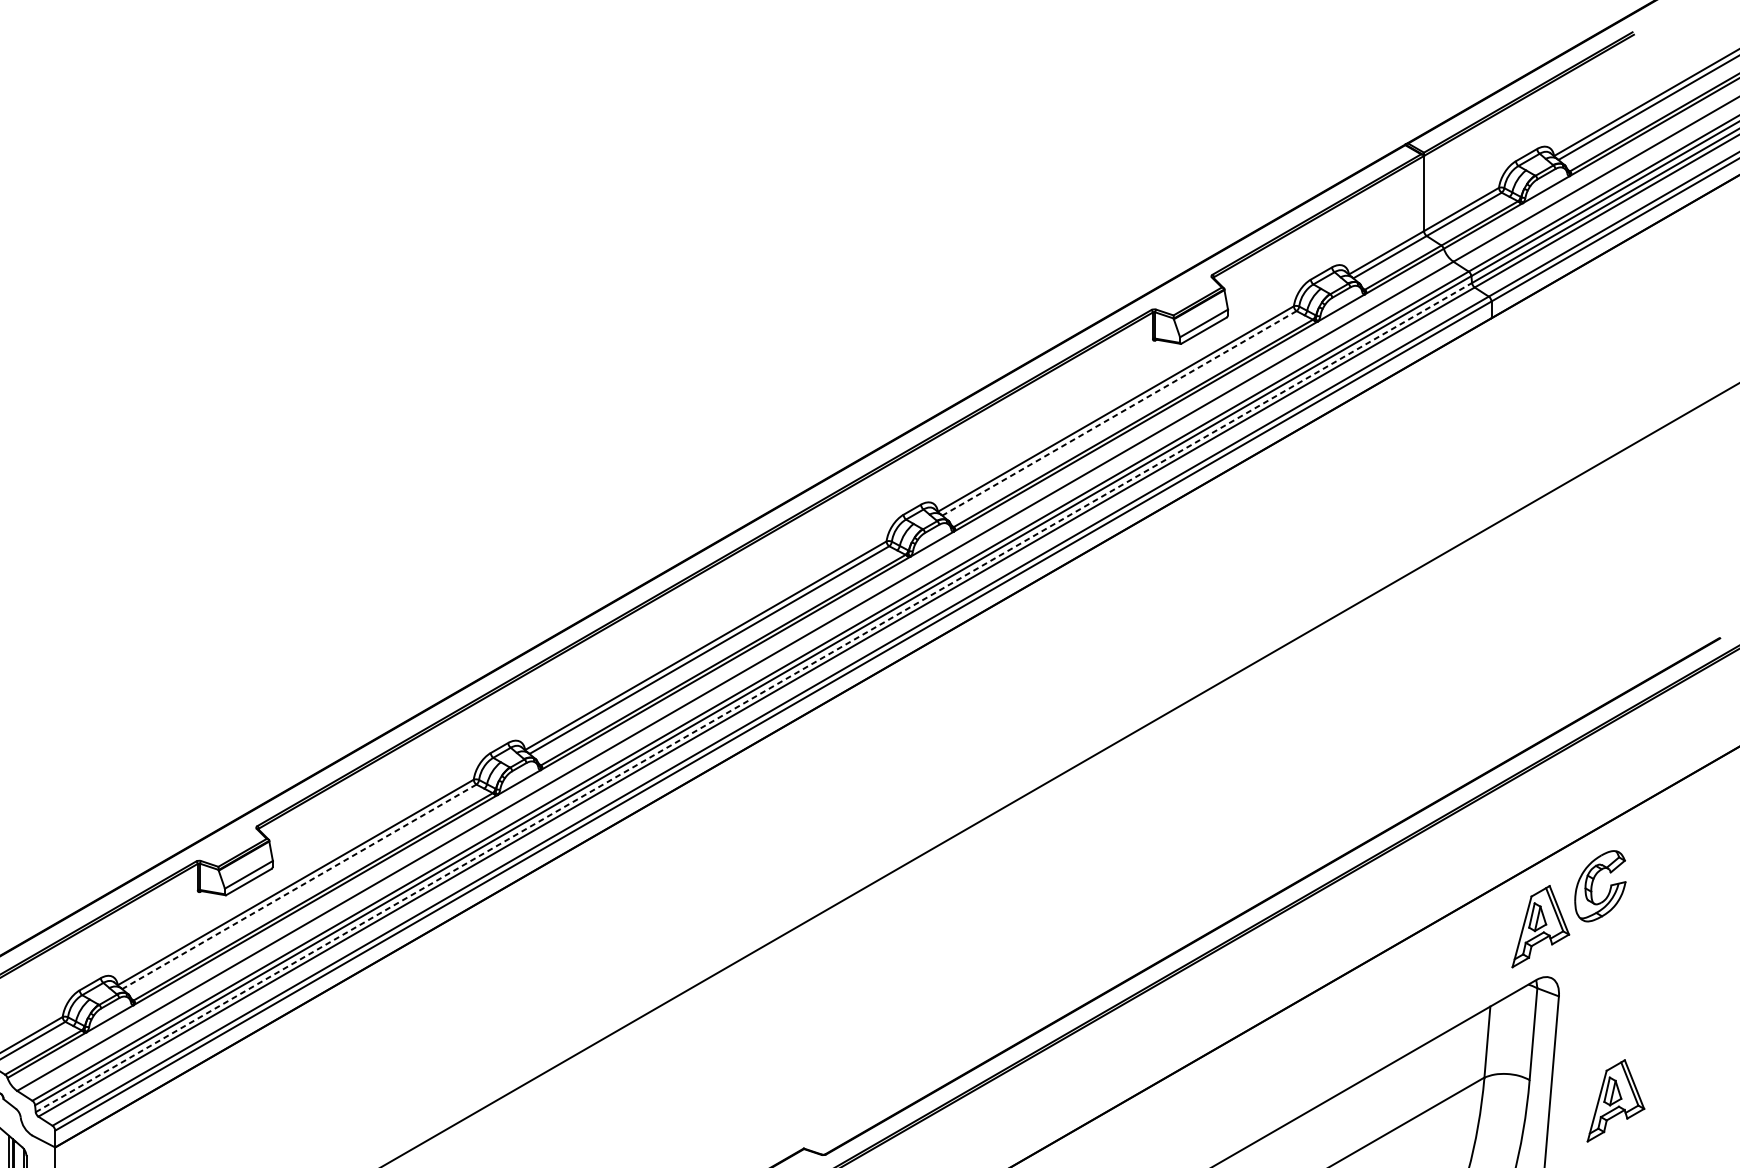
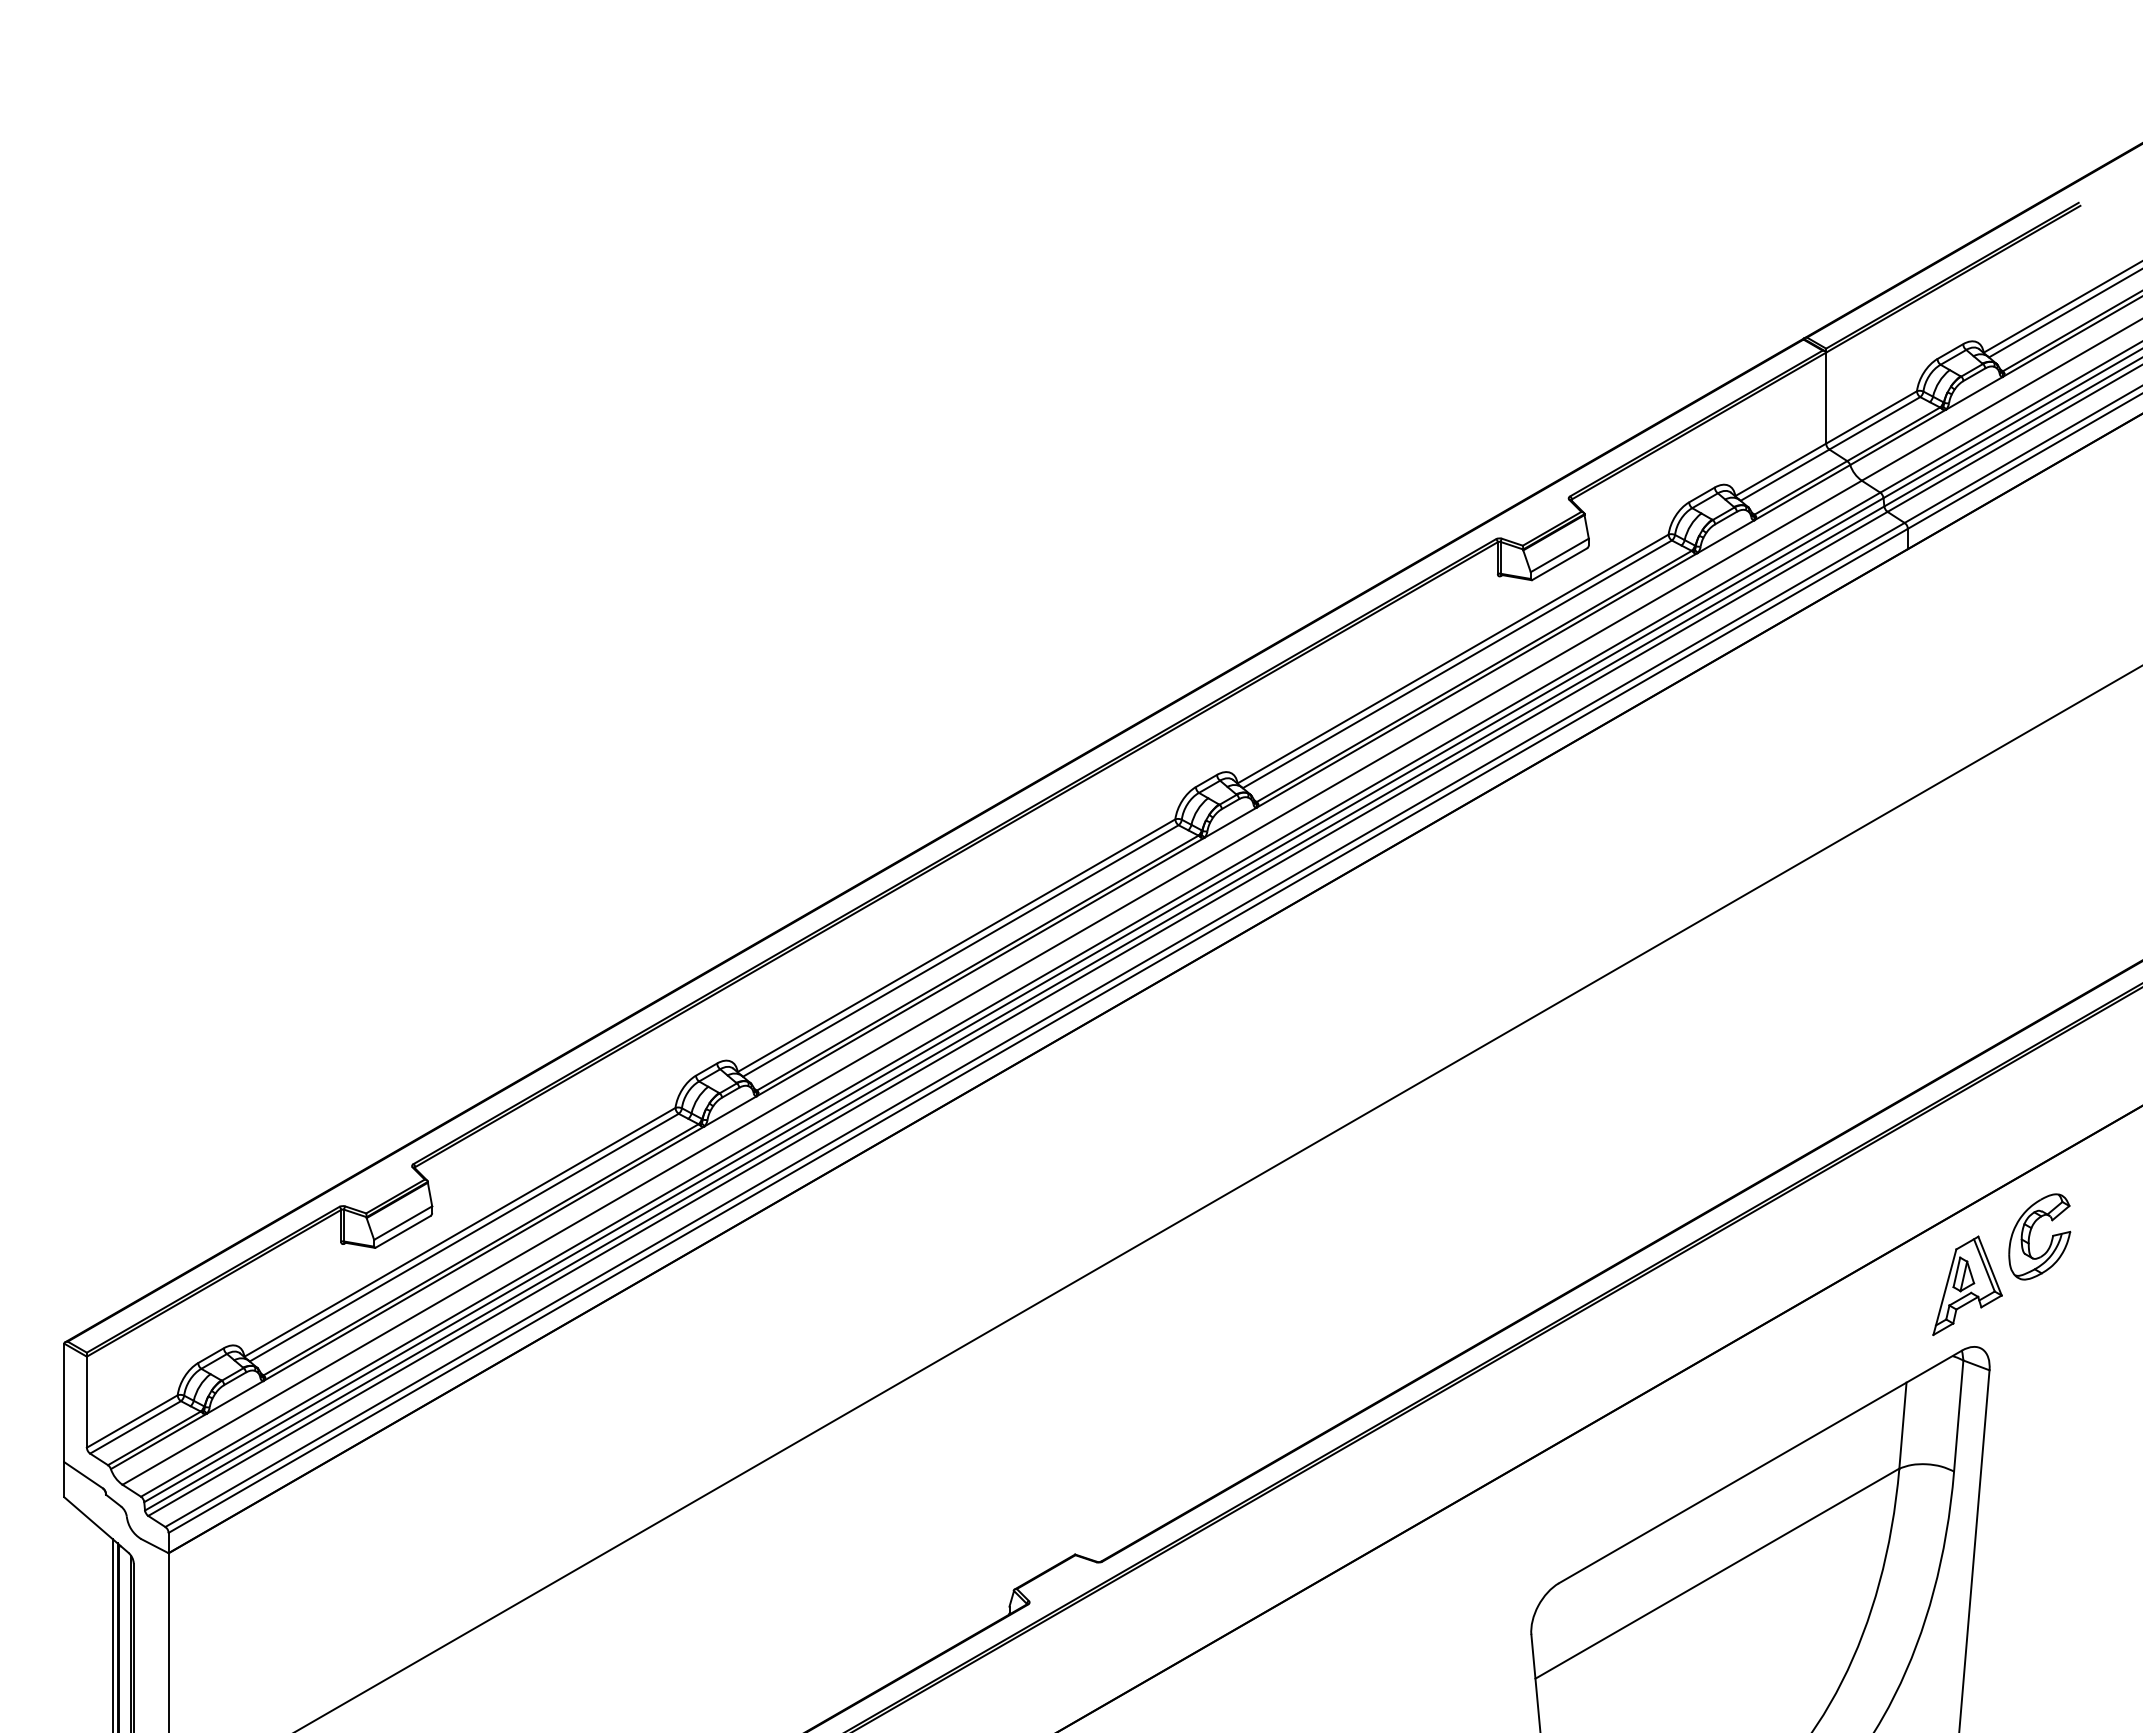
line: (1119, 413) -> (1457, 664), dashed -> solid
line: (754, 697) -> (1015, 1008), dashed -> solid
line: (299, 886) -> (464, 1237), dashed -> solid
part: (1615, 1100) -> (2058, 1496), removed

